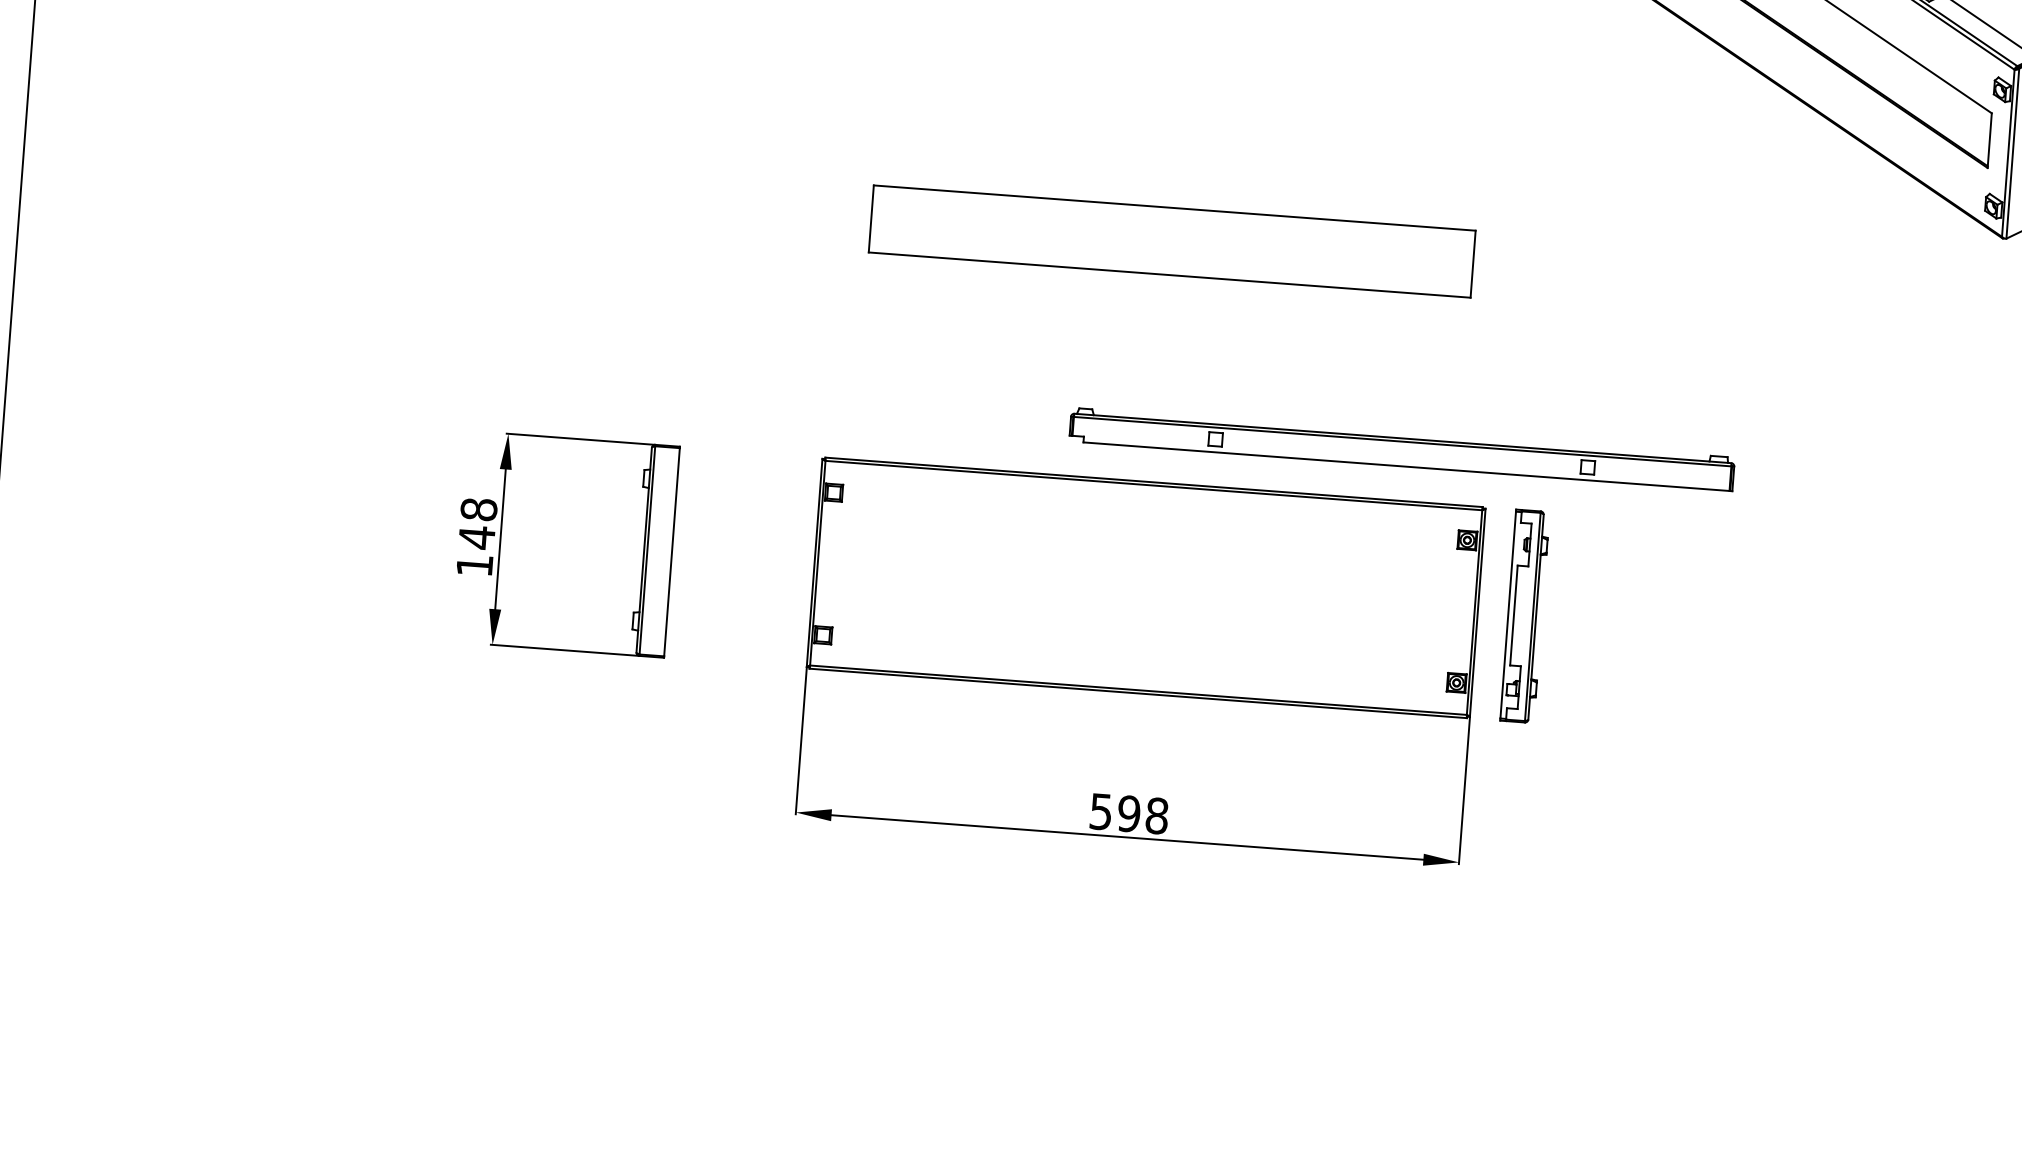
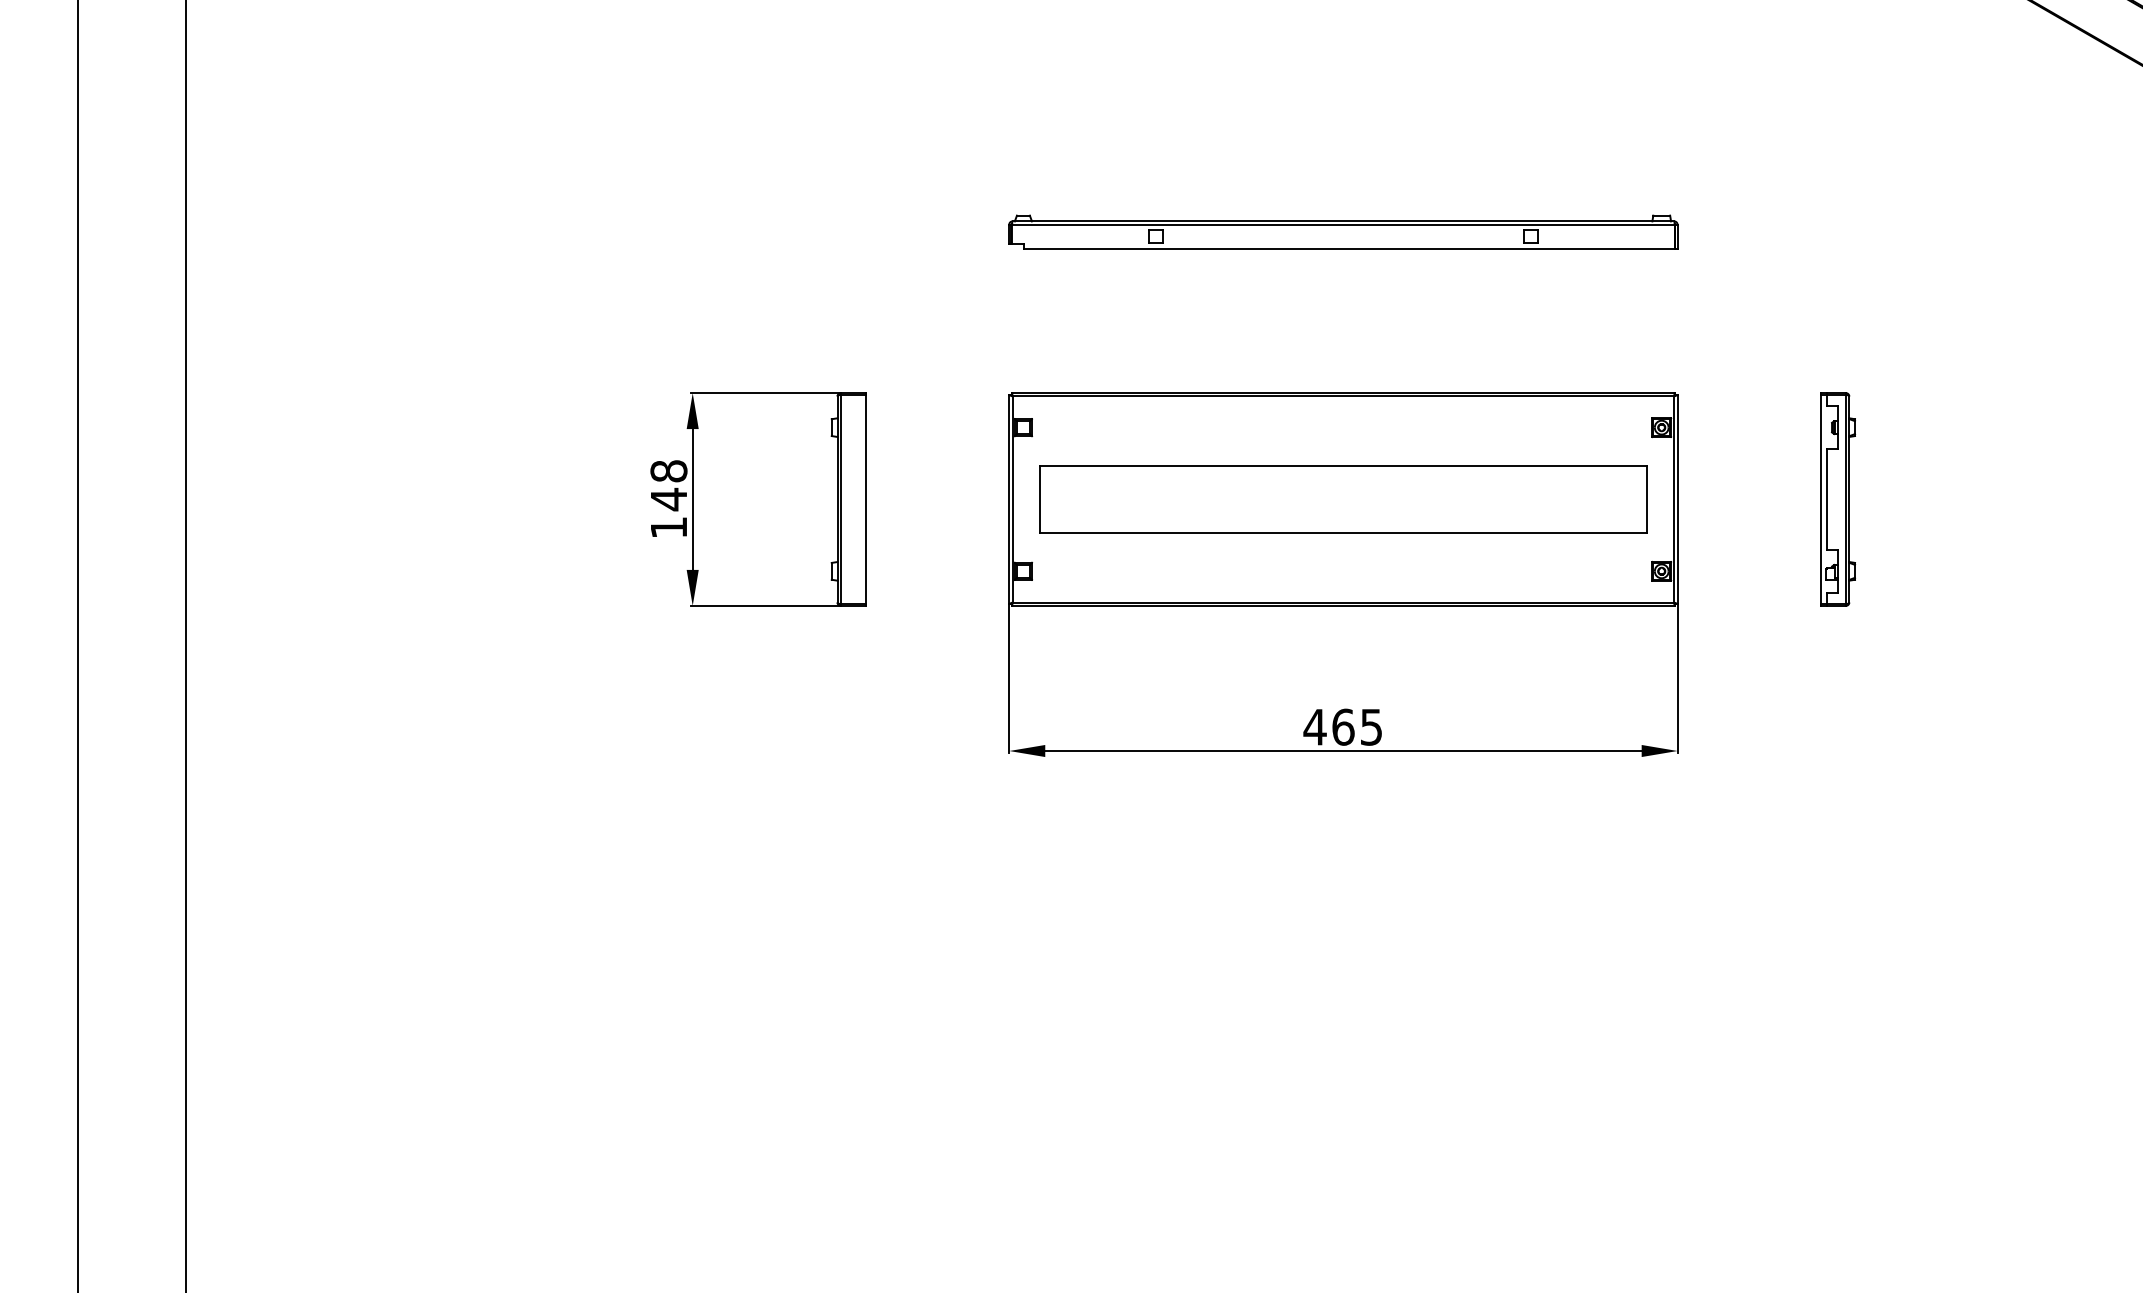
part: (1172, 241) -> (1343, 499), moved
part: (1402, 448) -> (1343, 231), moved
part: (1524, 616) -> (1837, 499), moved
text: (1128, 813) -> (1342, 726), 598 -> 465

